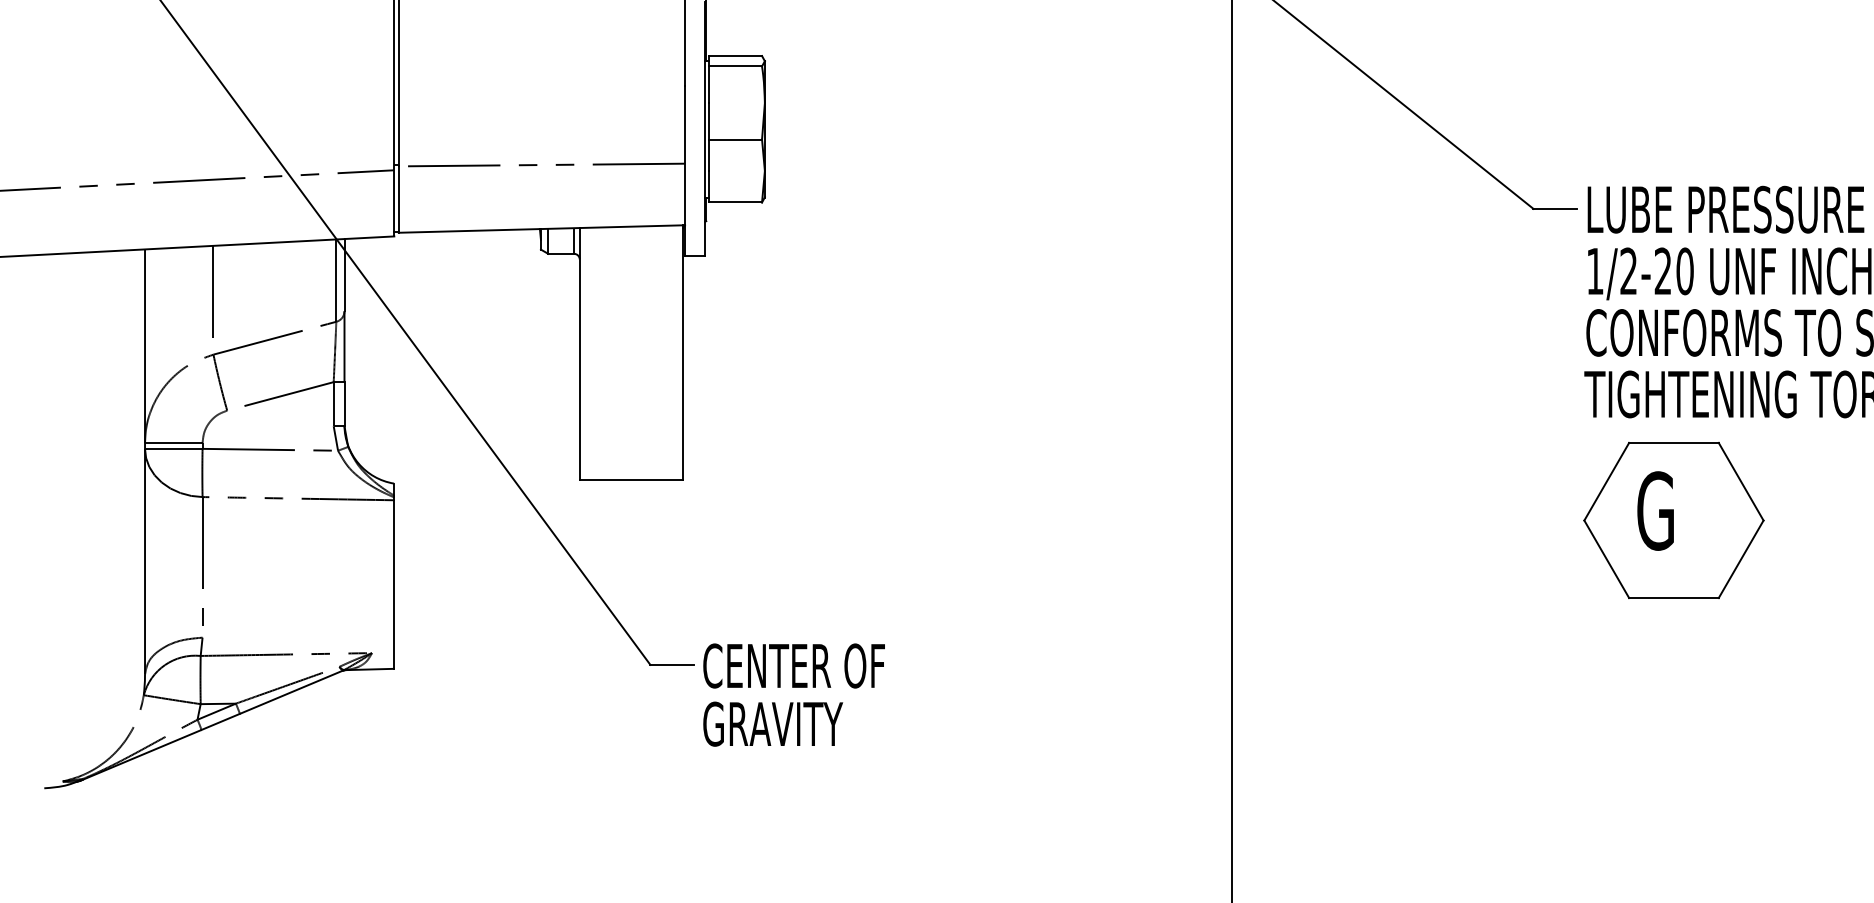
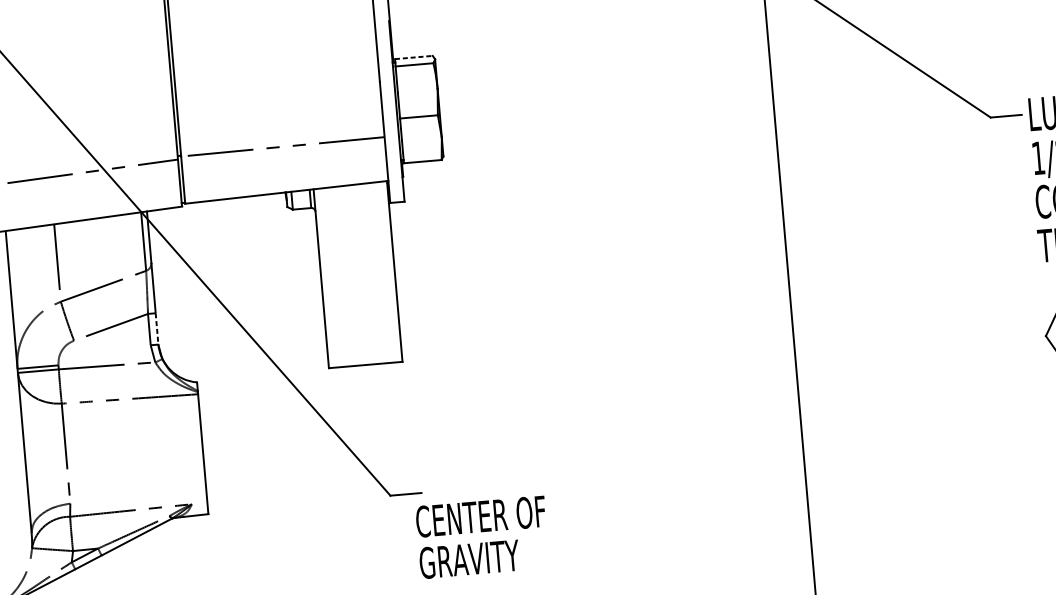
line: (735, 56) -> (413, 57), solid -> dashed
line: (344, 404) -> (157, 329), solid -> dashed
text: (793, 694) -> (482, 536), moved

